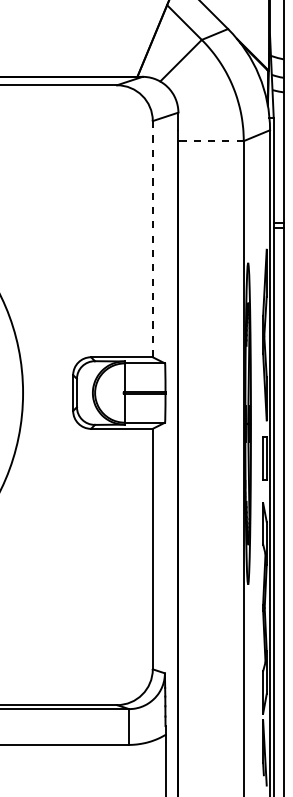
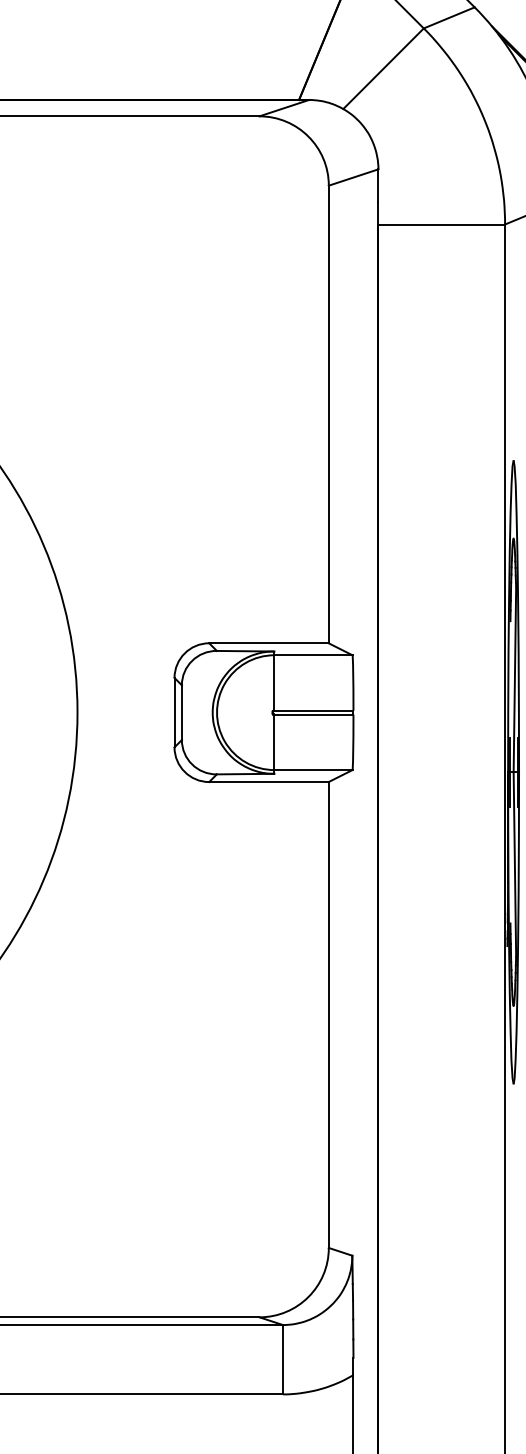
line: (211, 141) -> (442, 225), dashed -> solid
line: (152, 238) -> (328, 413), dashed -> solid

